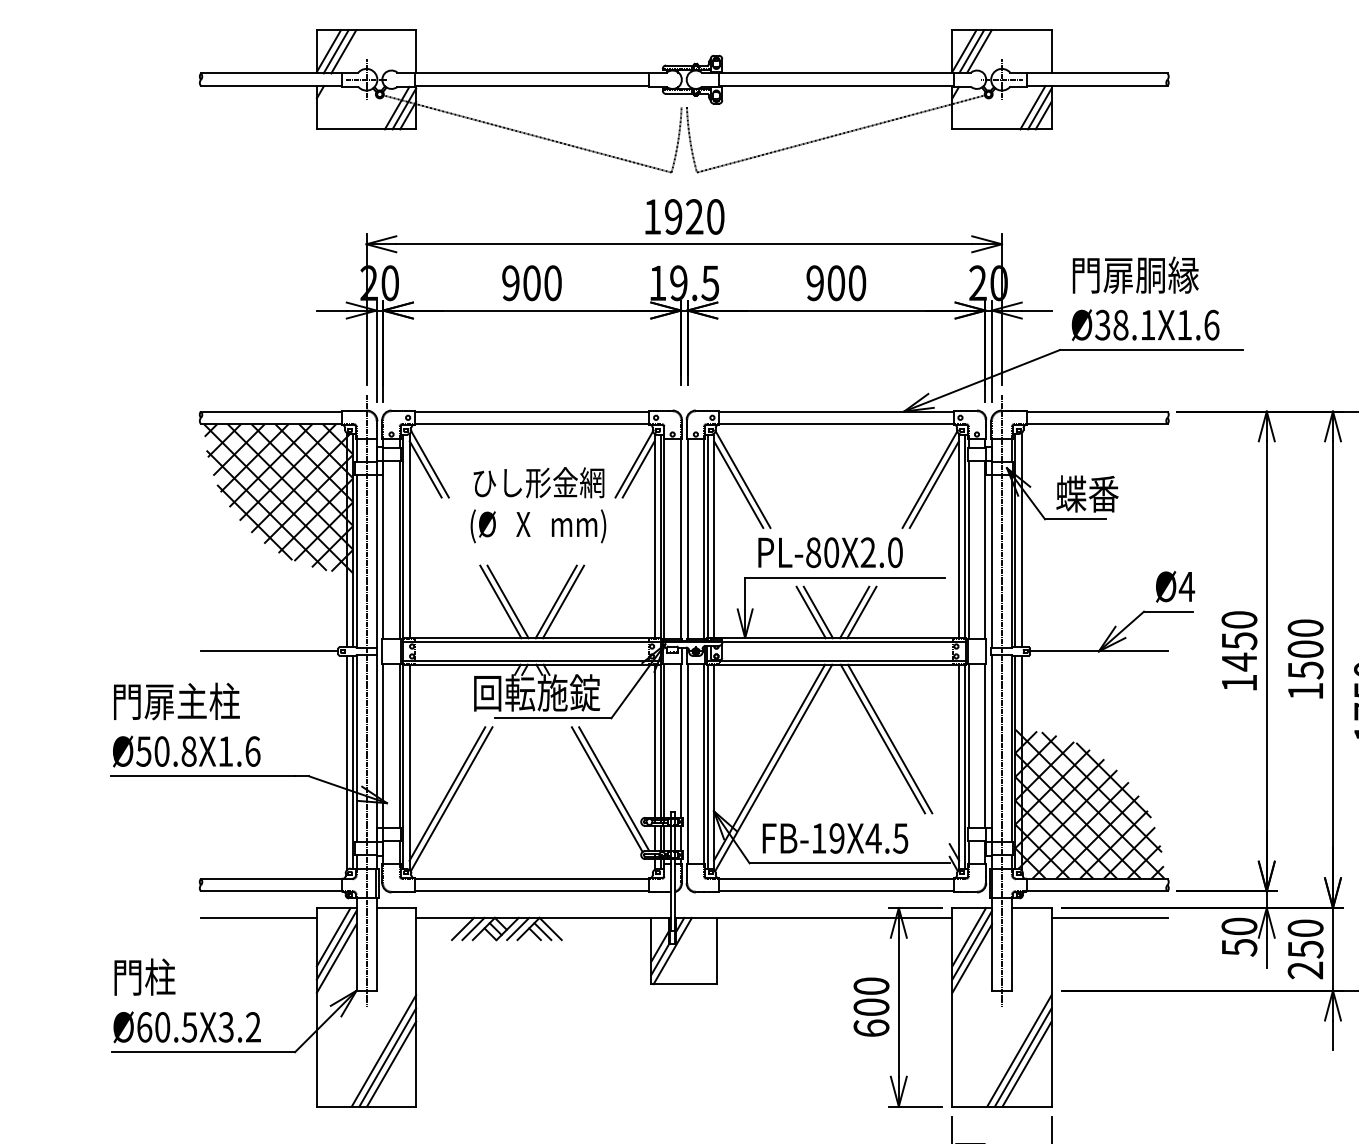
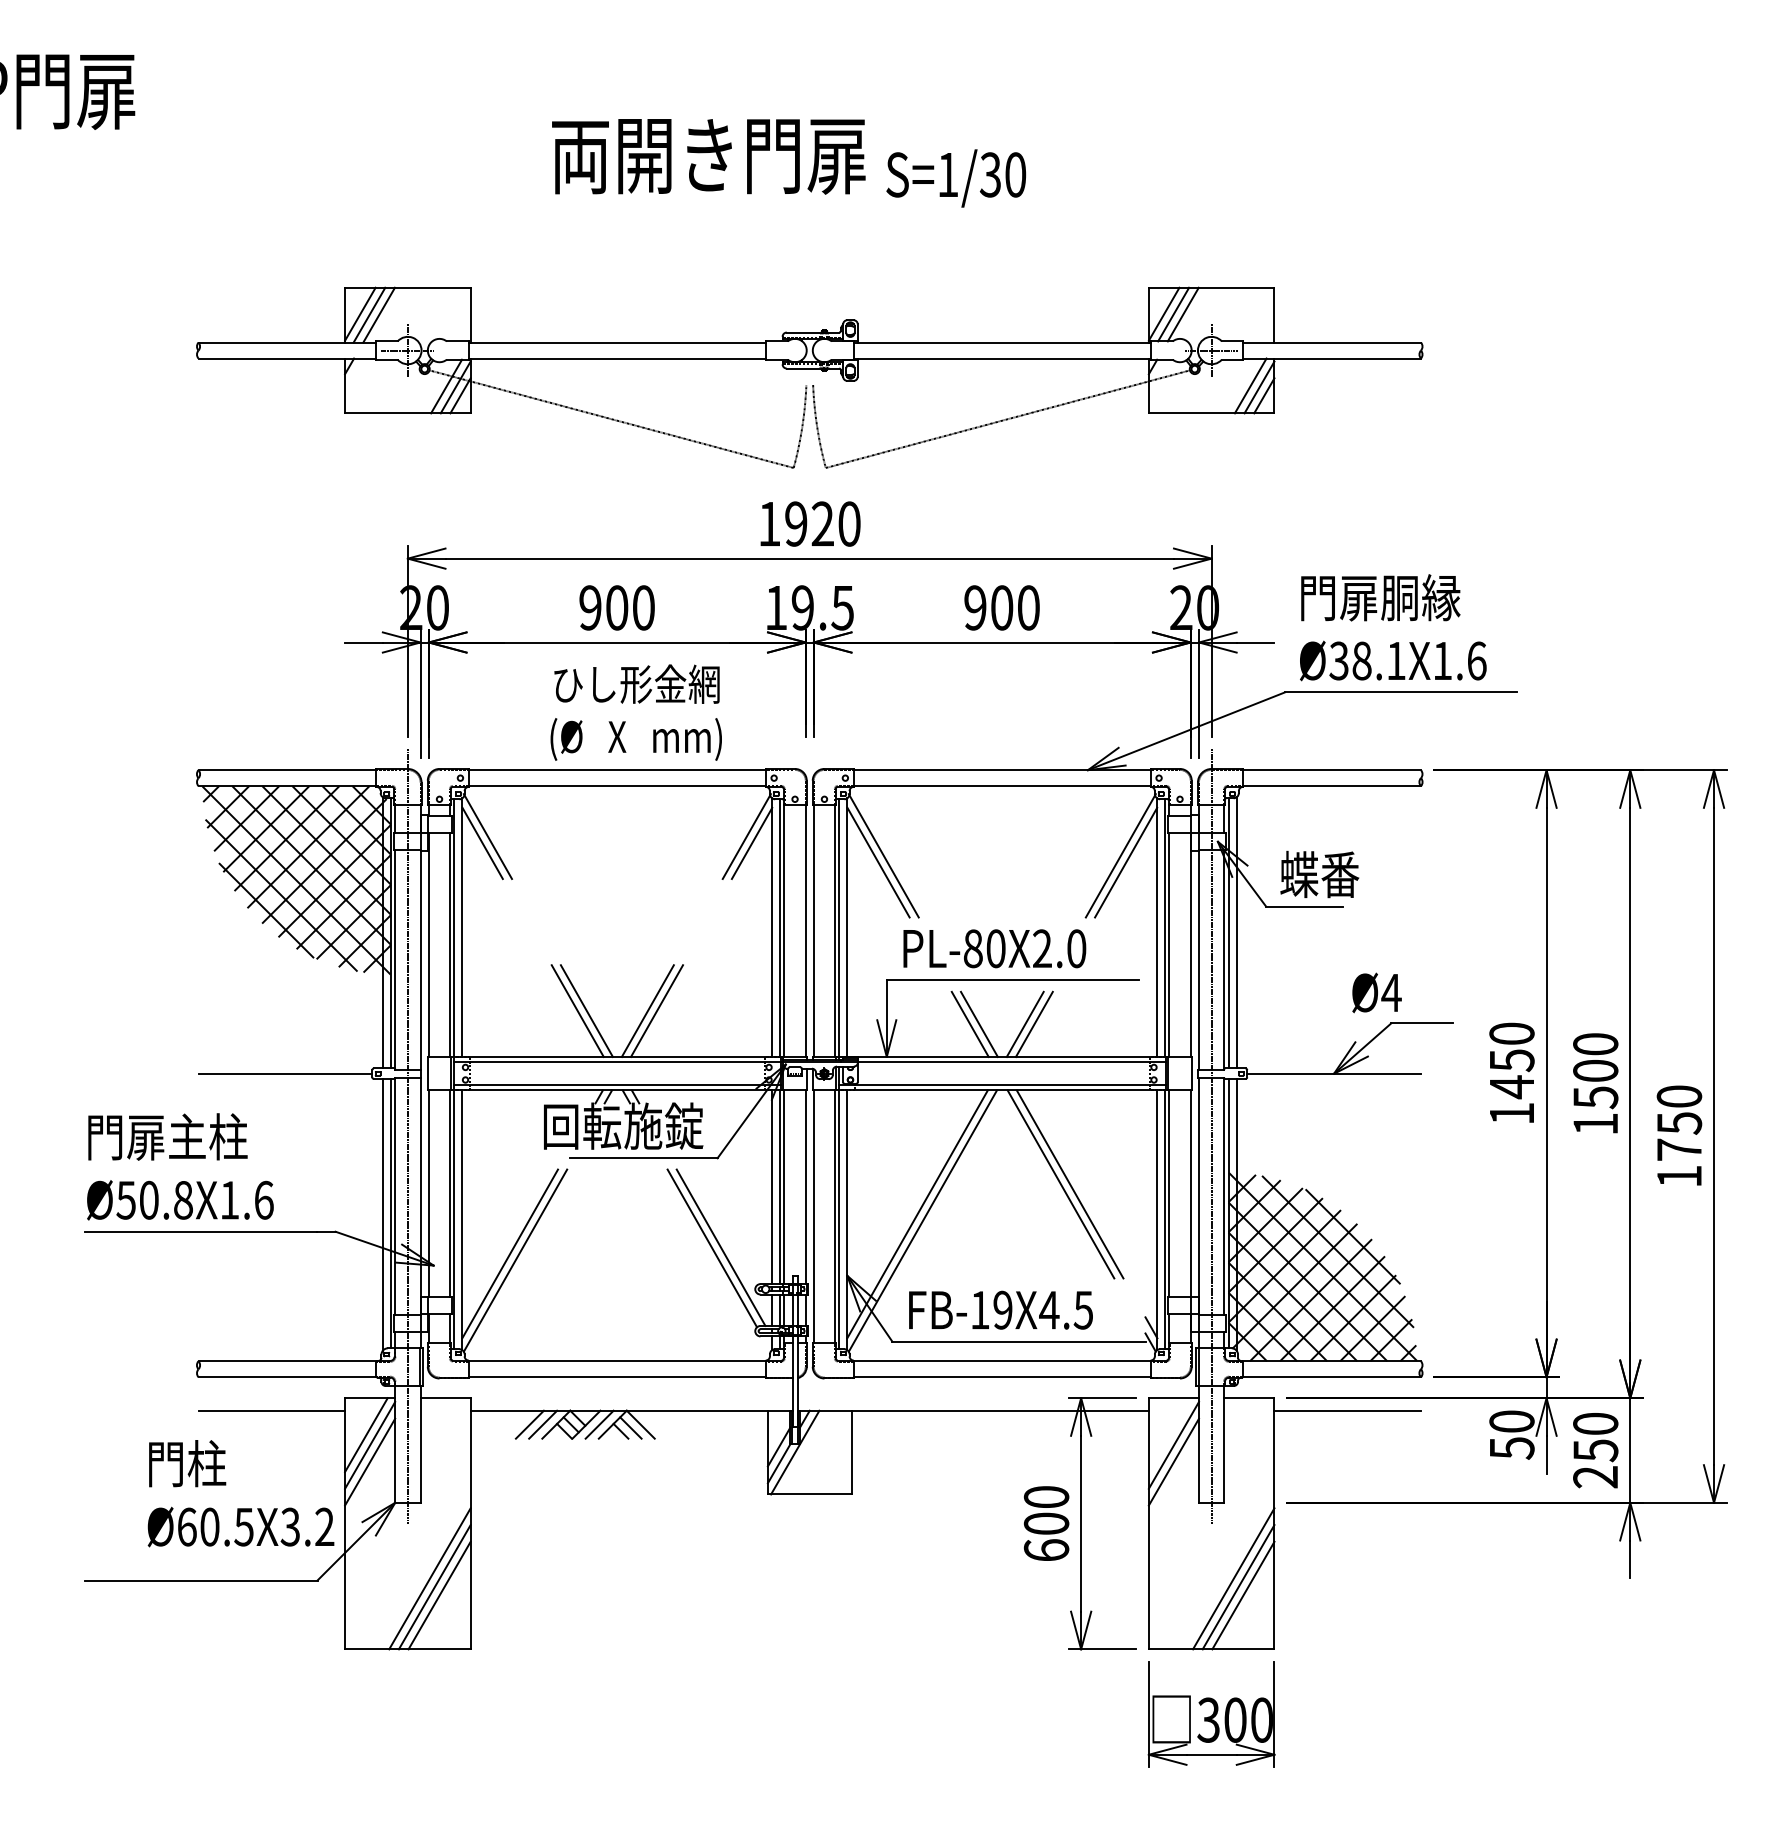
text: (537, 505) -> (635, 712), moved
text: (1175, 586) -> (1376, 992), moved
line: (968, 937) -> (1169, 1435), removed
text: (186, 1000) -> (240, 1493), moved

